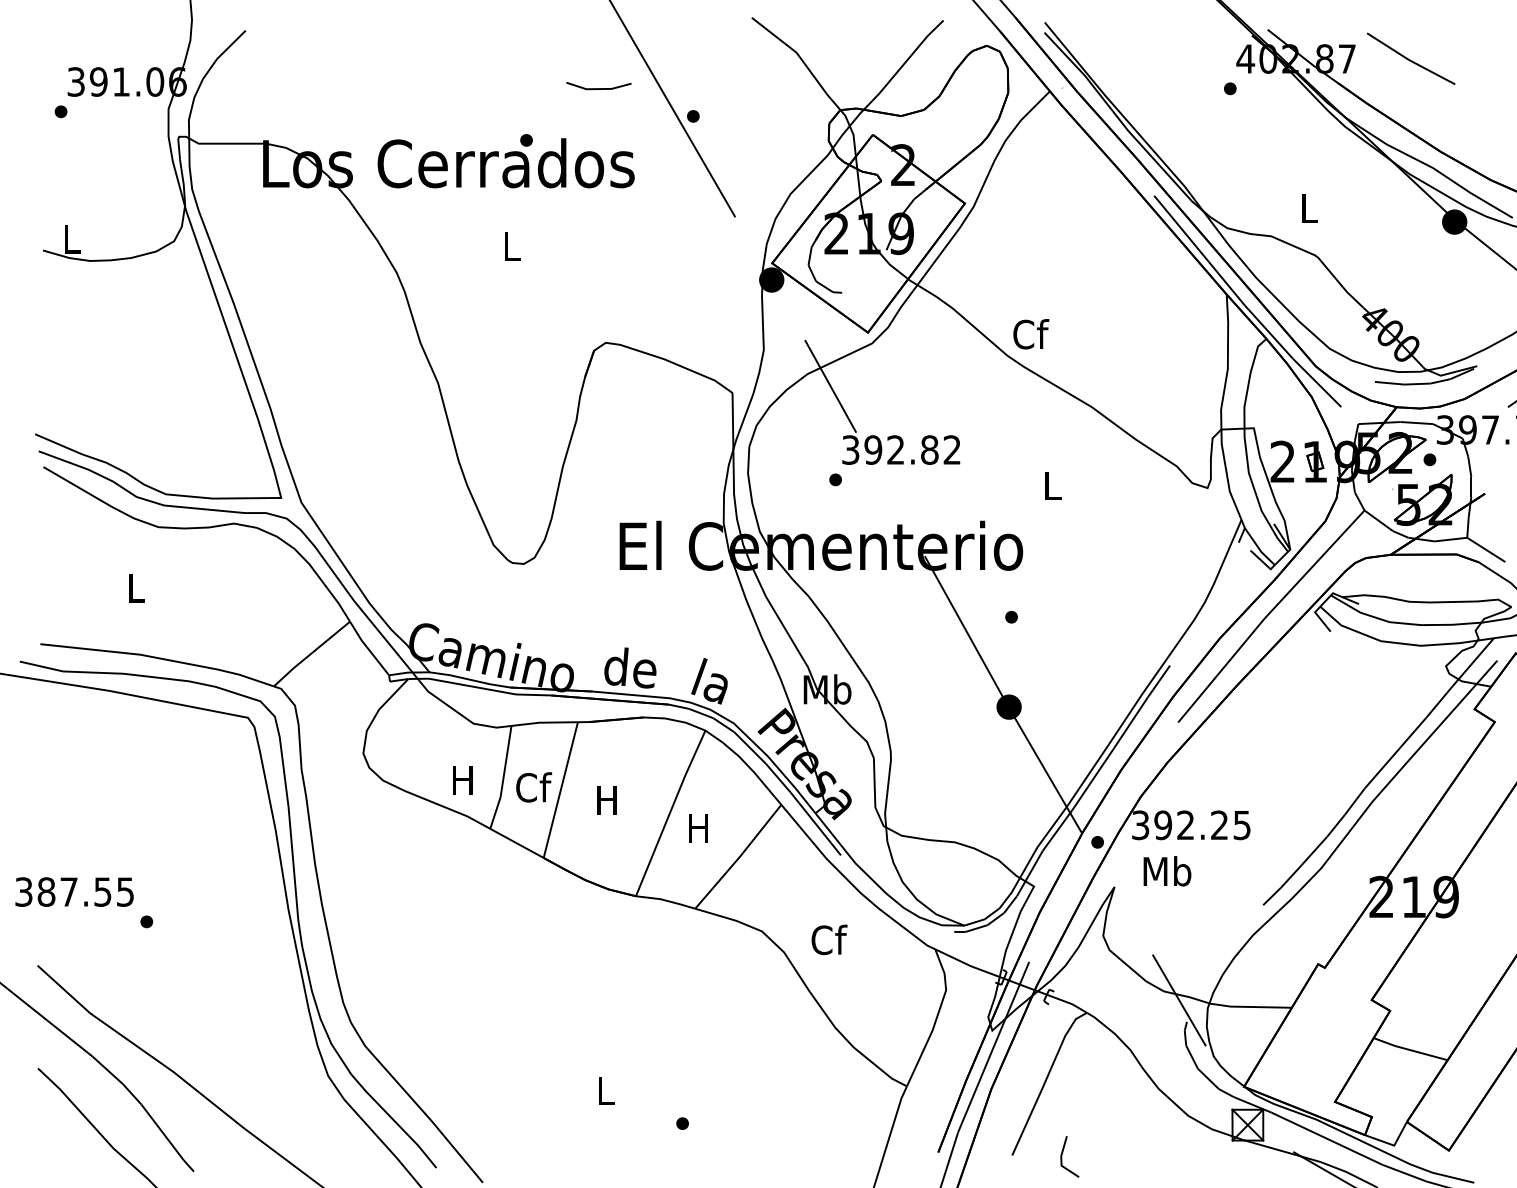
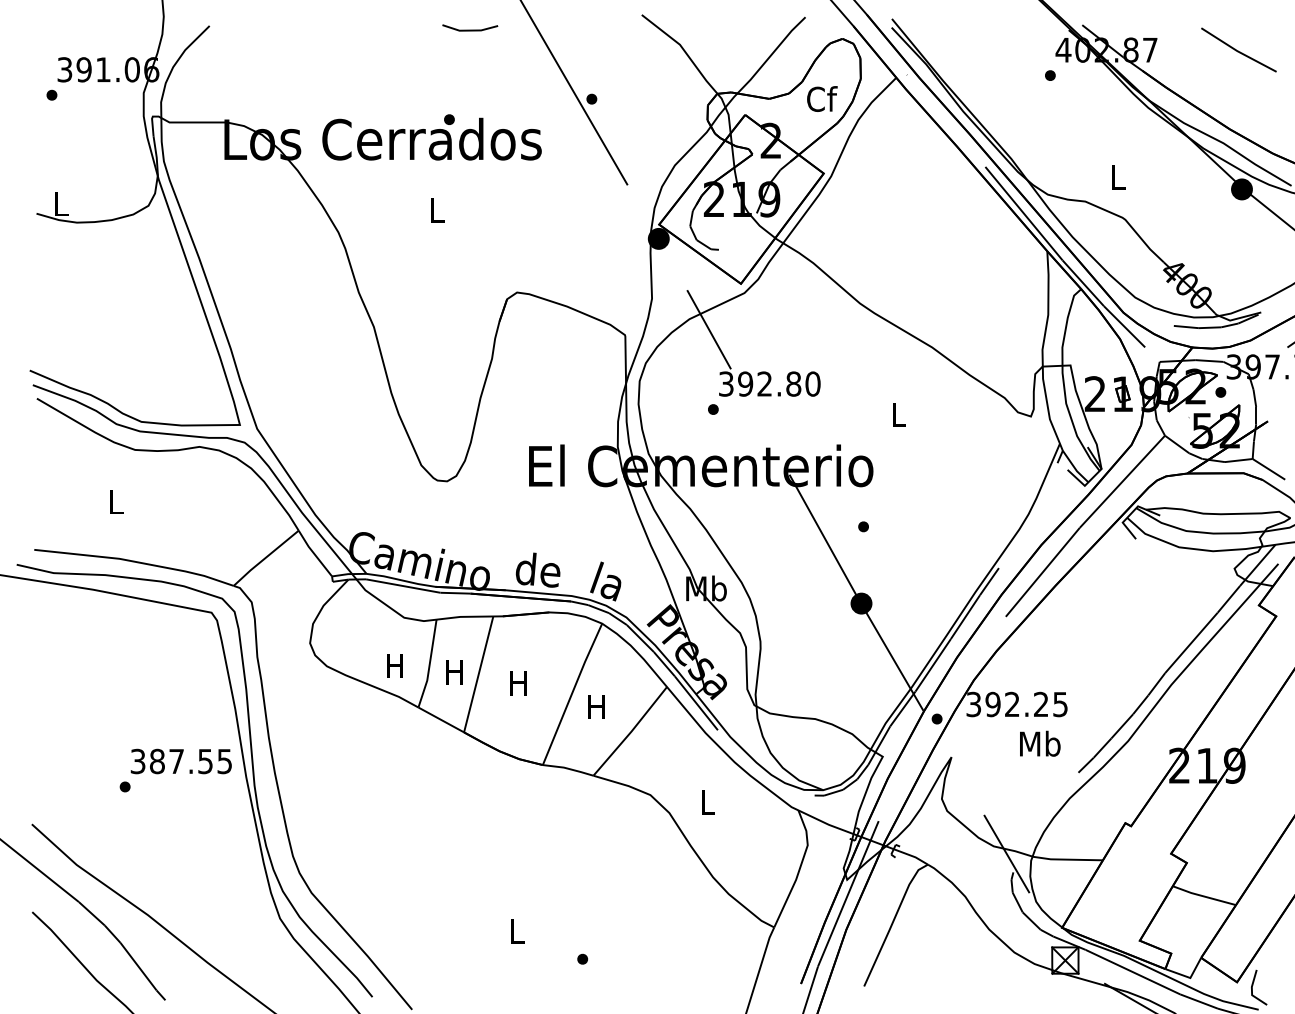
line: (1410, 59) -> (1238, 50), moved
line: (598, 88) -> (469, 30), moved
text: (1031, 334) -> (822, 99), moved
text: (952, 449) -> (813, 383), 392.82 -> 392.80
text: (534, 787) -> (456, 672), Cf -> H
text: (1167, 871) -> (1040, 743), moved
text: (74, 891) -> (181, 761), moved
text: (829, 939) -> (708, 802), Cf -> L
line: (1062, 1156) -> (1252, 987), moved

